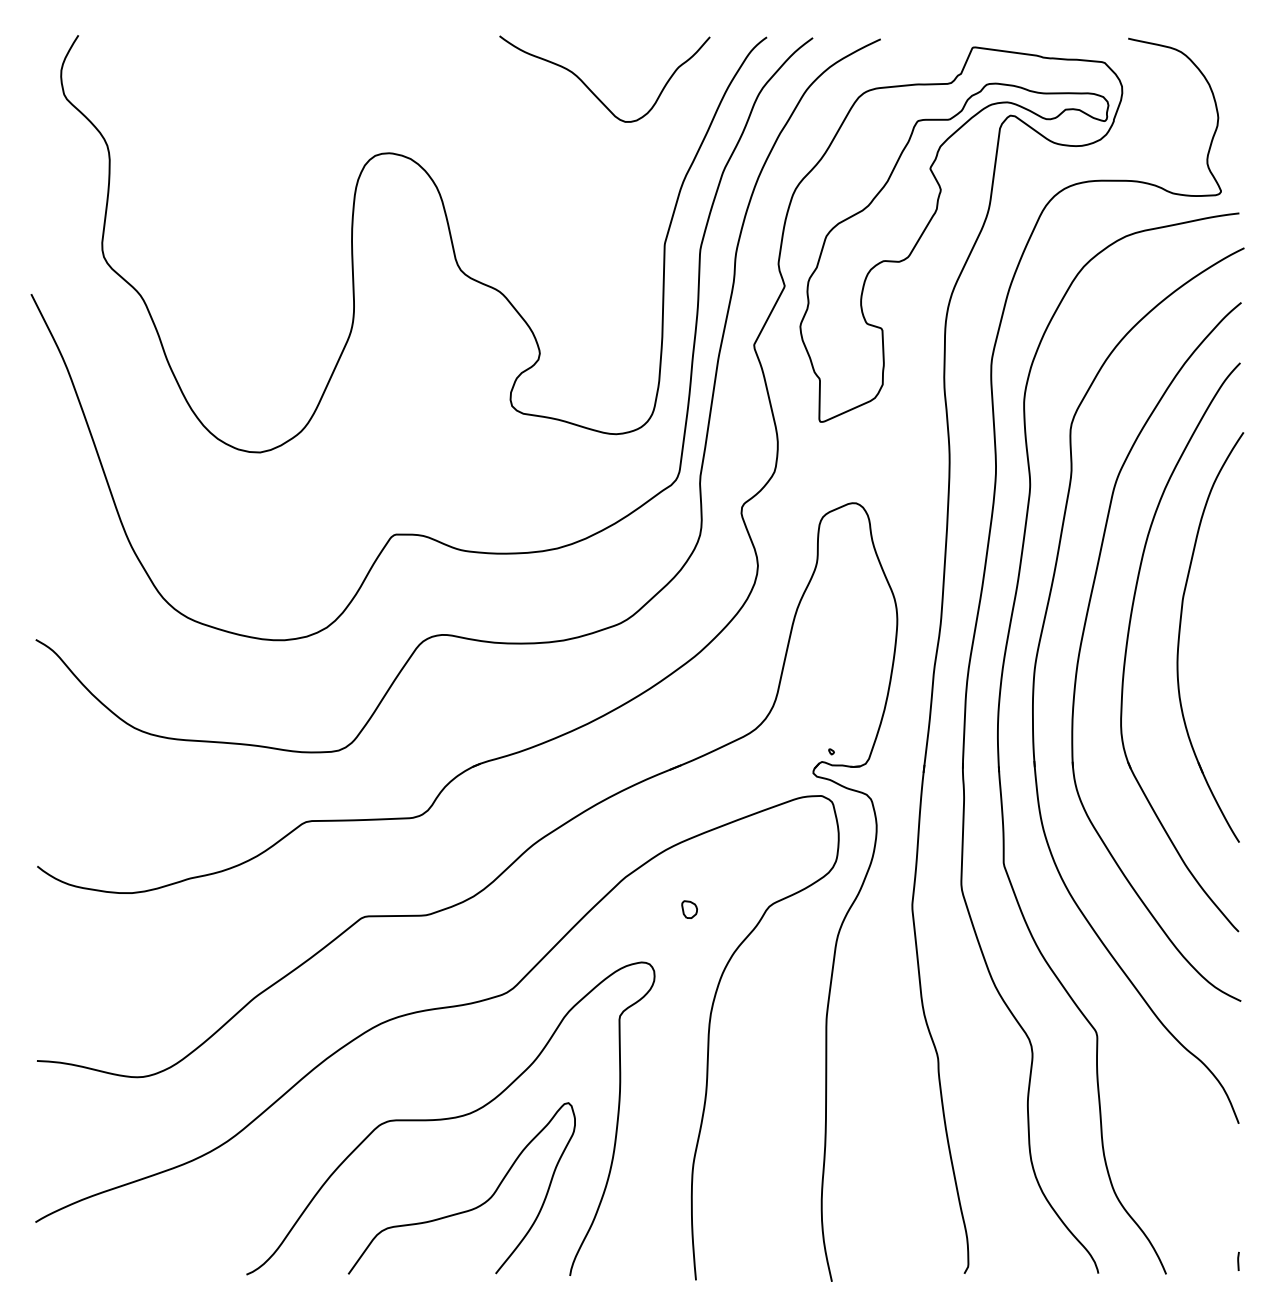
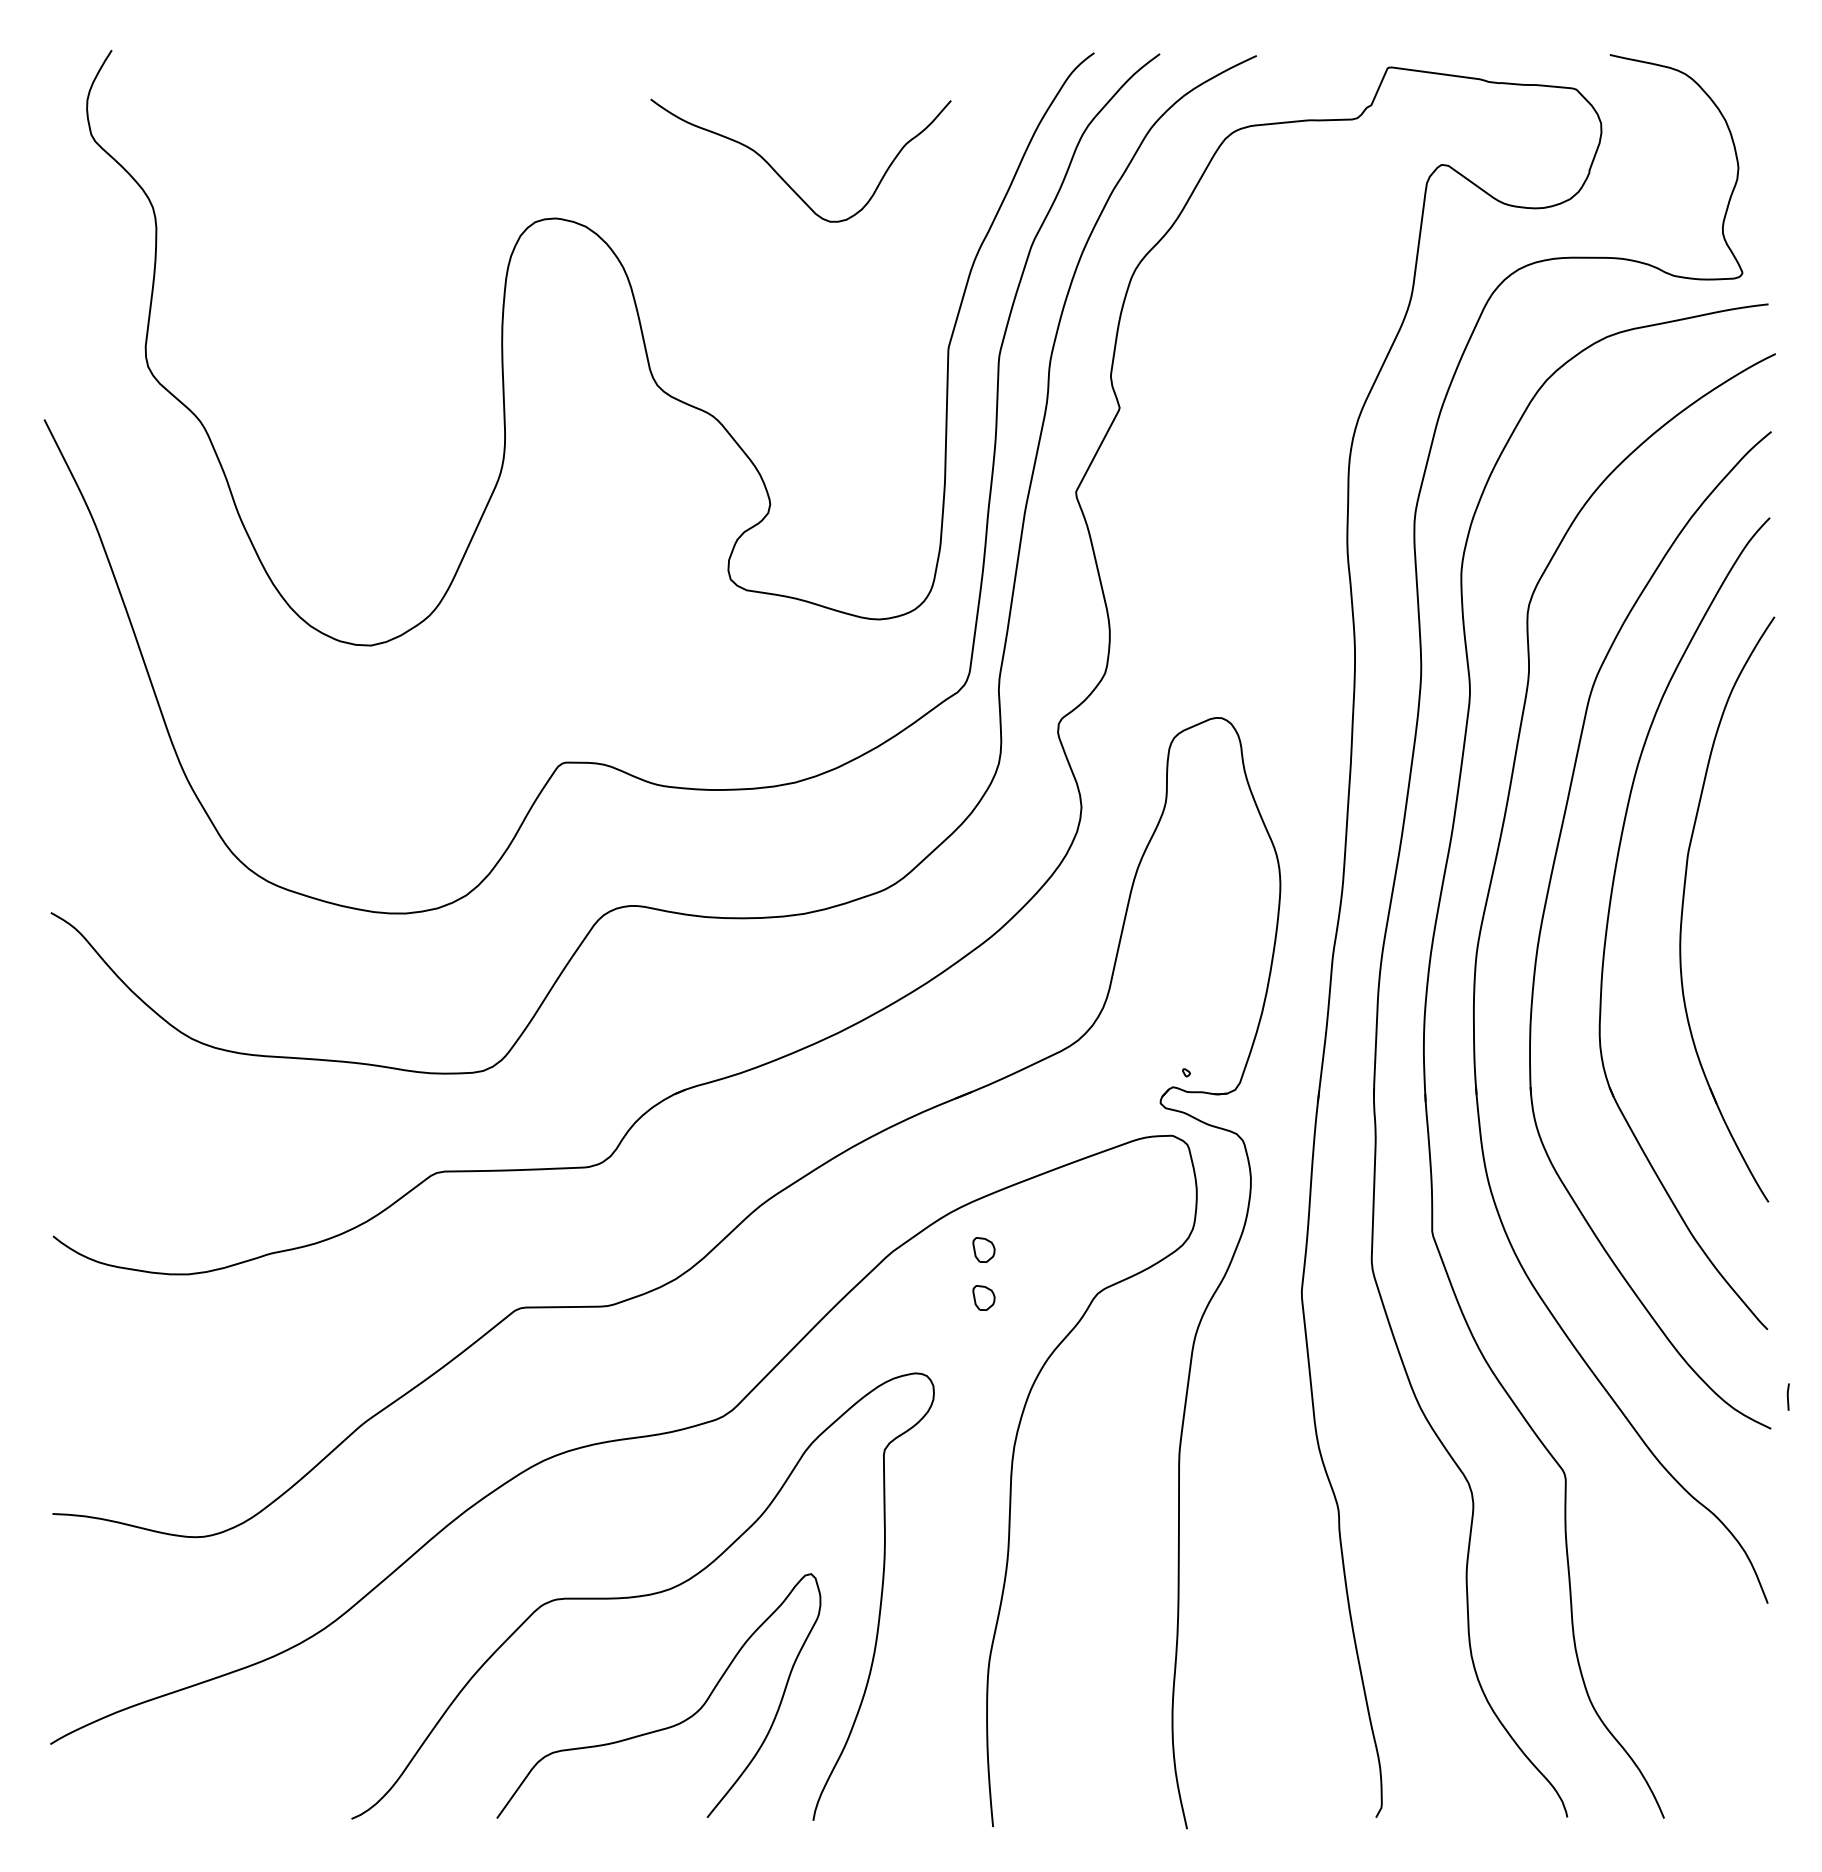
curve: (591, 90) -> (782, 177), moved
part: (922, 235) -> (1316, 335), removed
part: (689, 875) -> (983, 1249), added
line: (1237, 1261) -> (1787, 1396), moved

